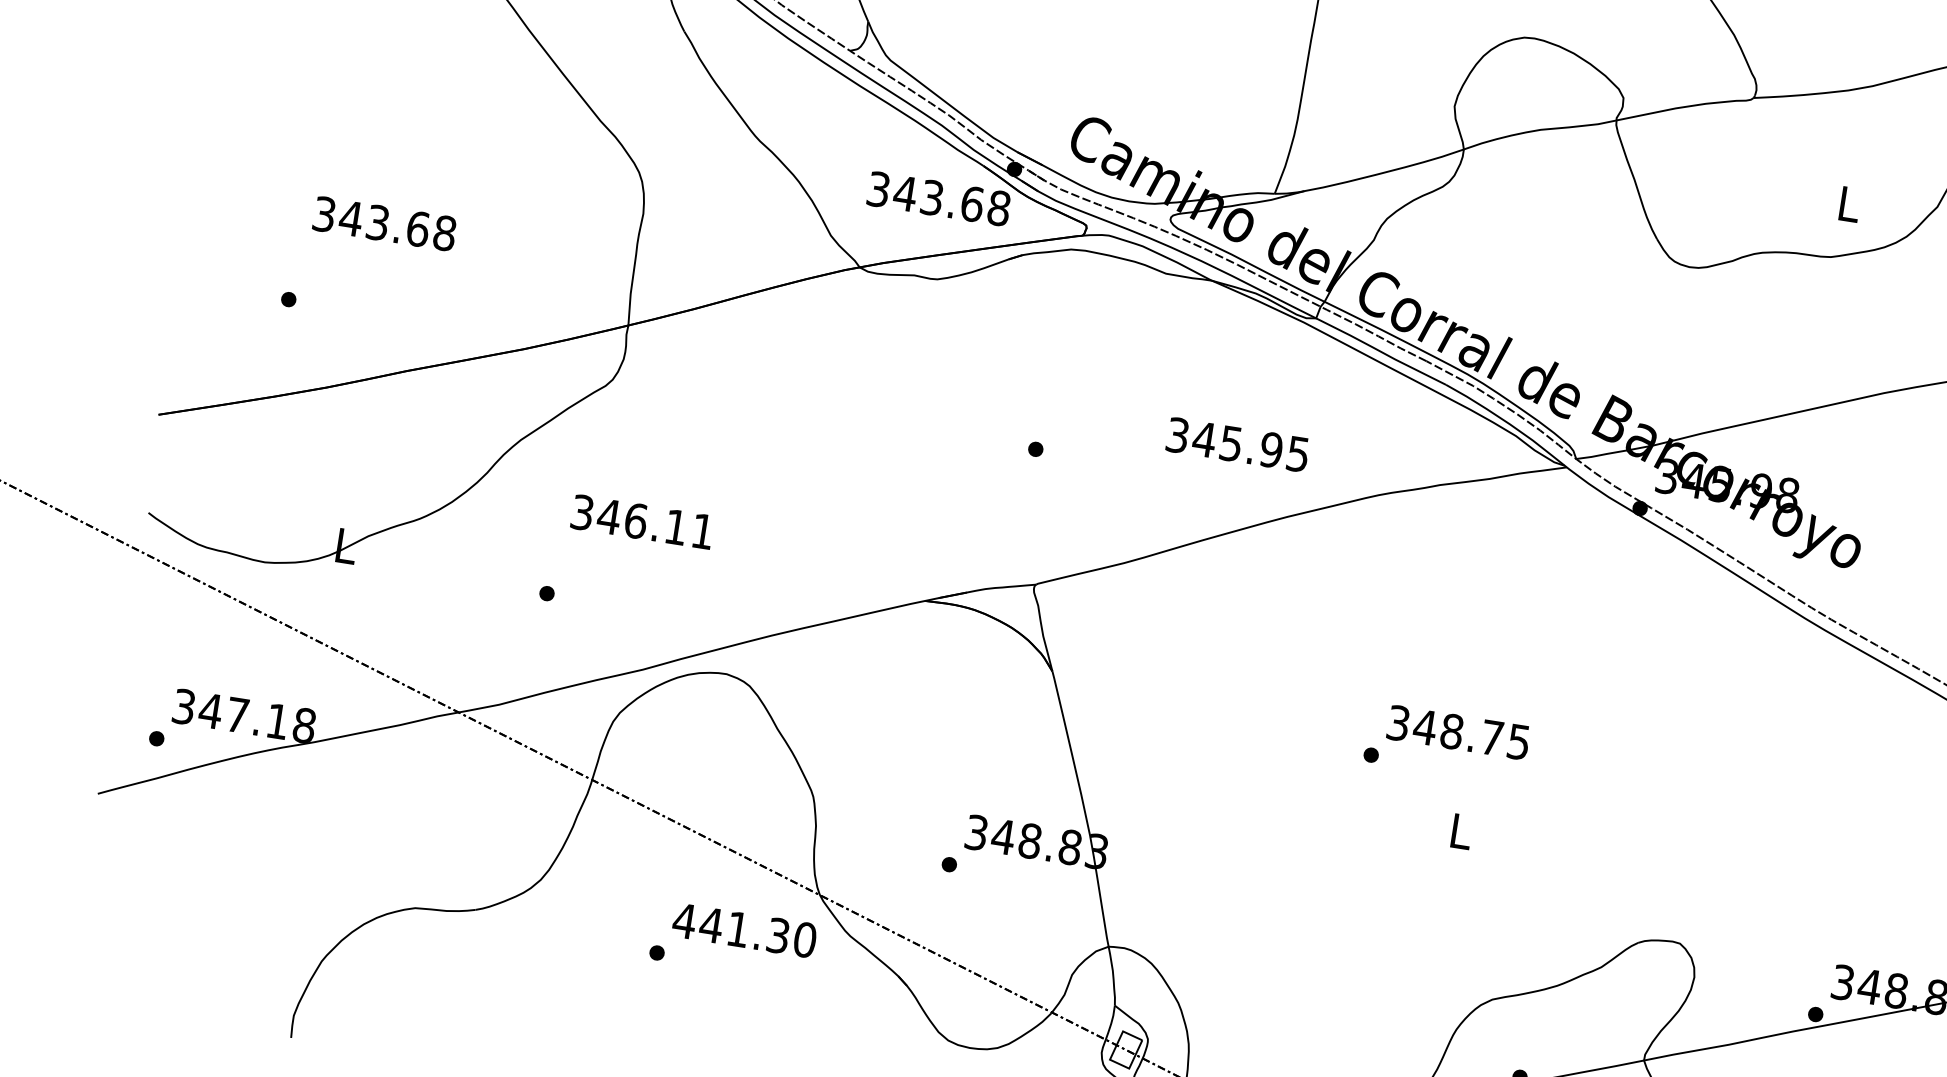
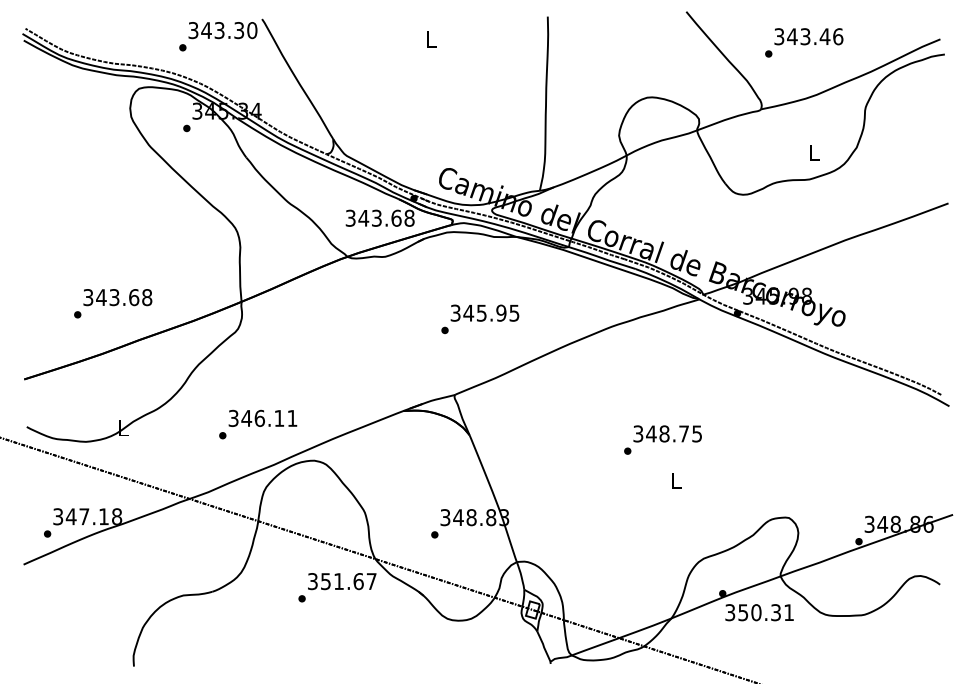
text: (384, 223) -> (117, 297), moved
text: (1237, 443) -> (484, 312), moved
text: (641, 519) -> (262, 417), moved
text: (743, 930) -> (341, 581), 441.30 -> 351.67

